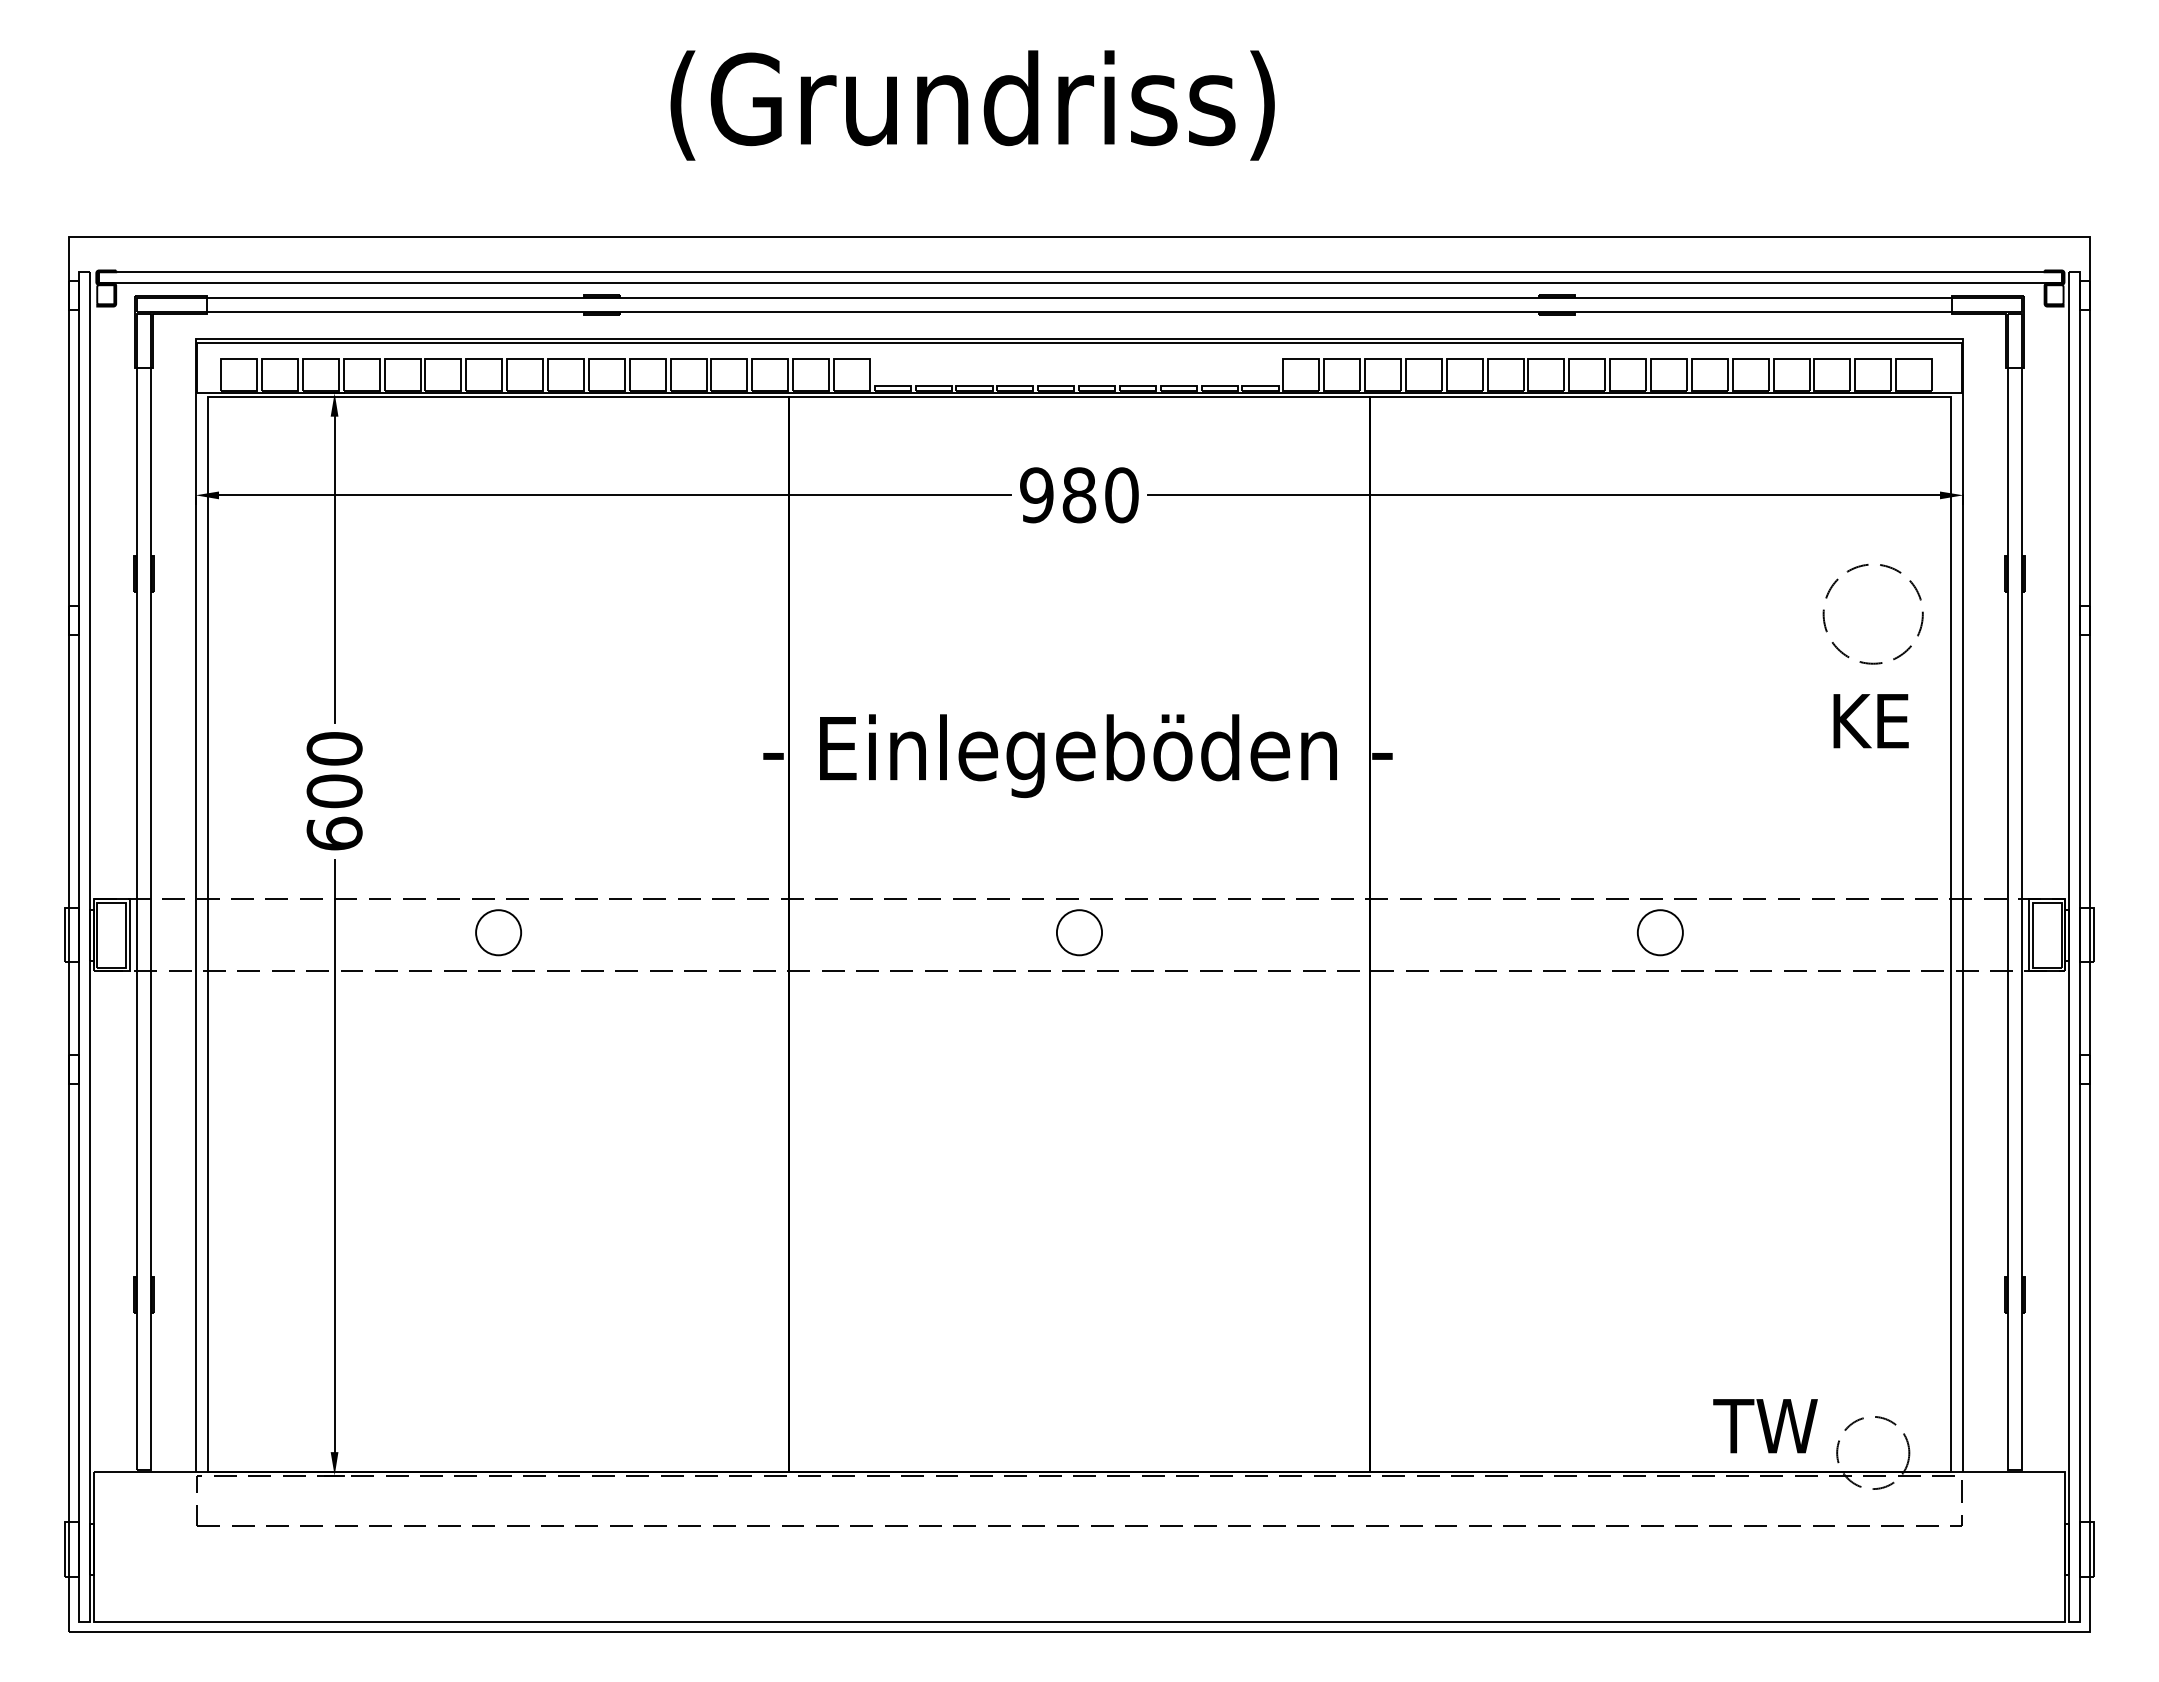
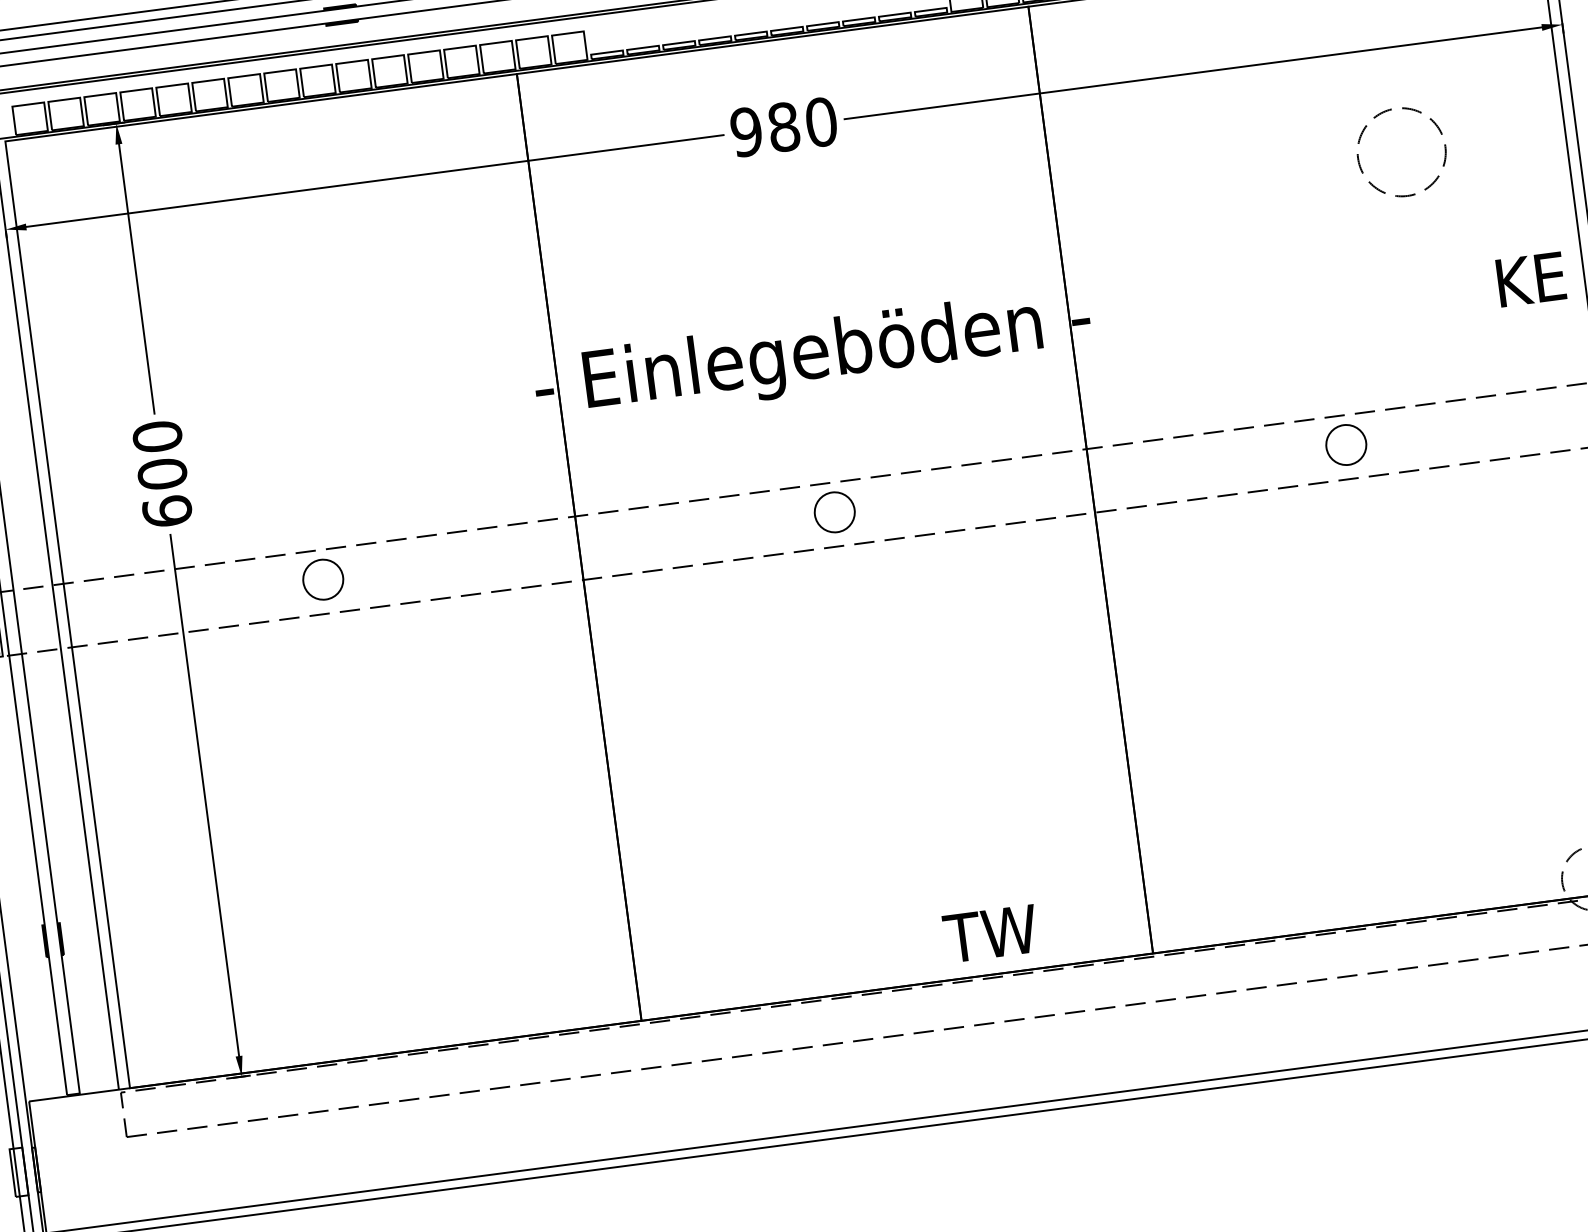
circle: (1872, 614) -> (1401, 152), moved
text: (1870, 721) -> (1530, 279), moved
text: (1765, 1426) -> (990, 934), moved

